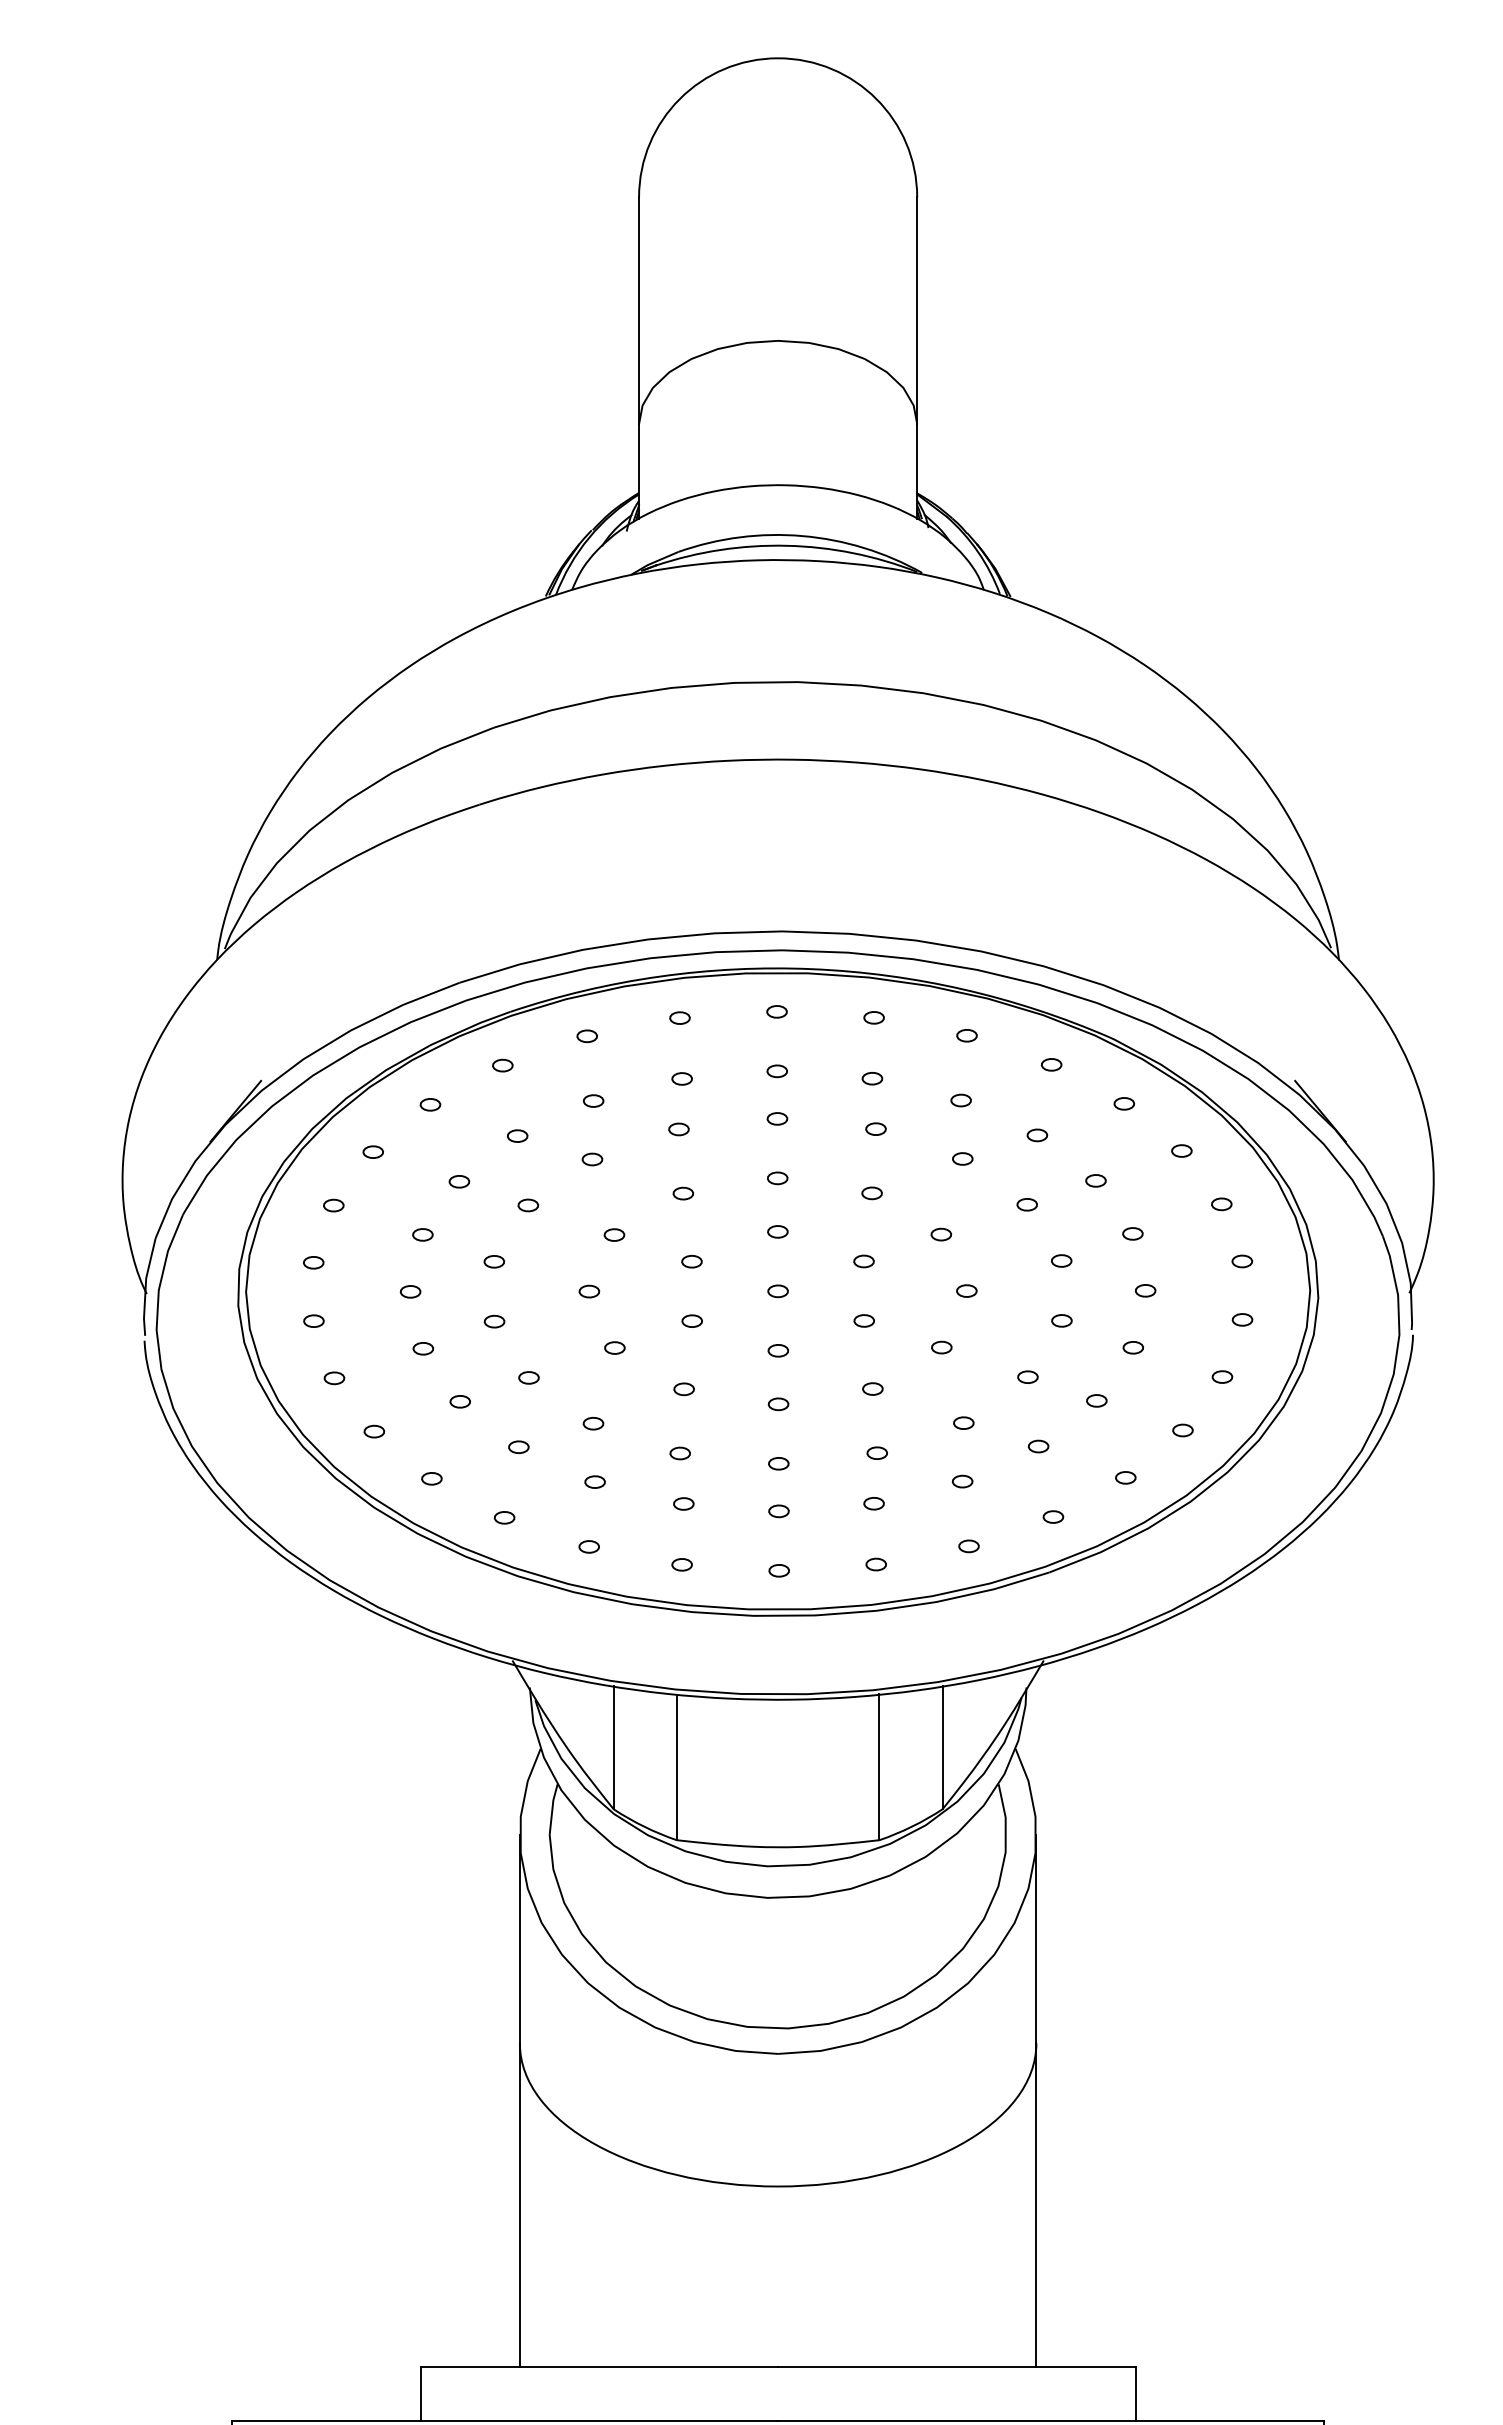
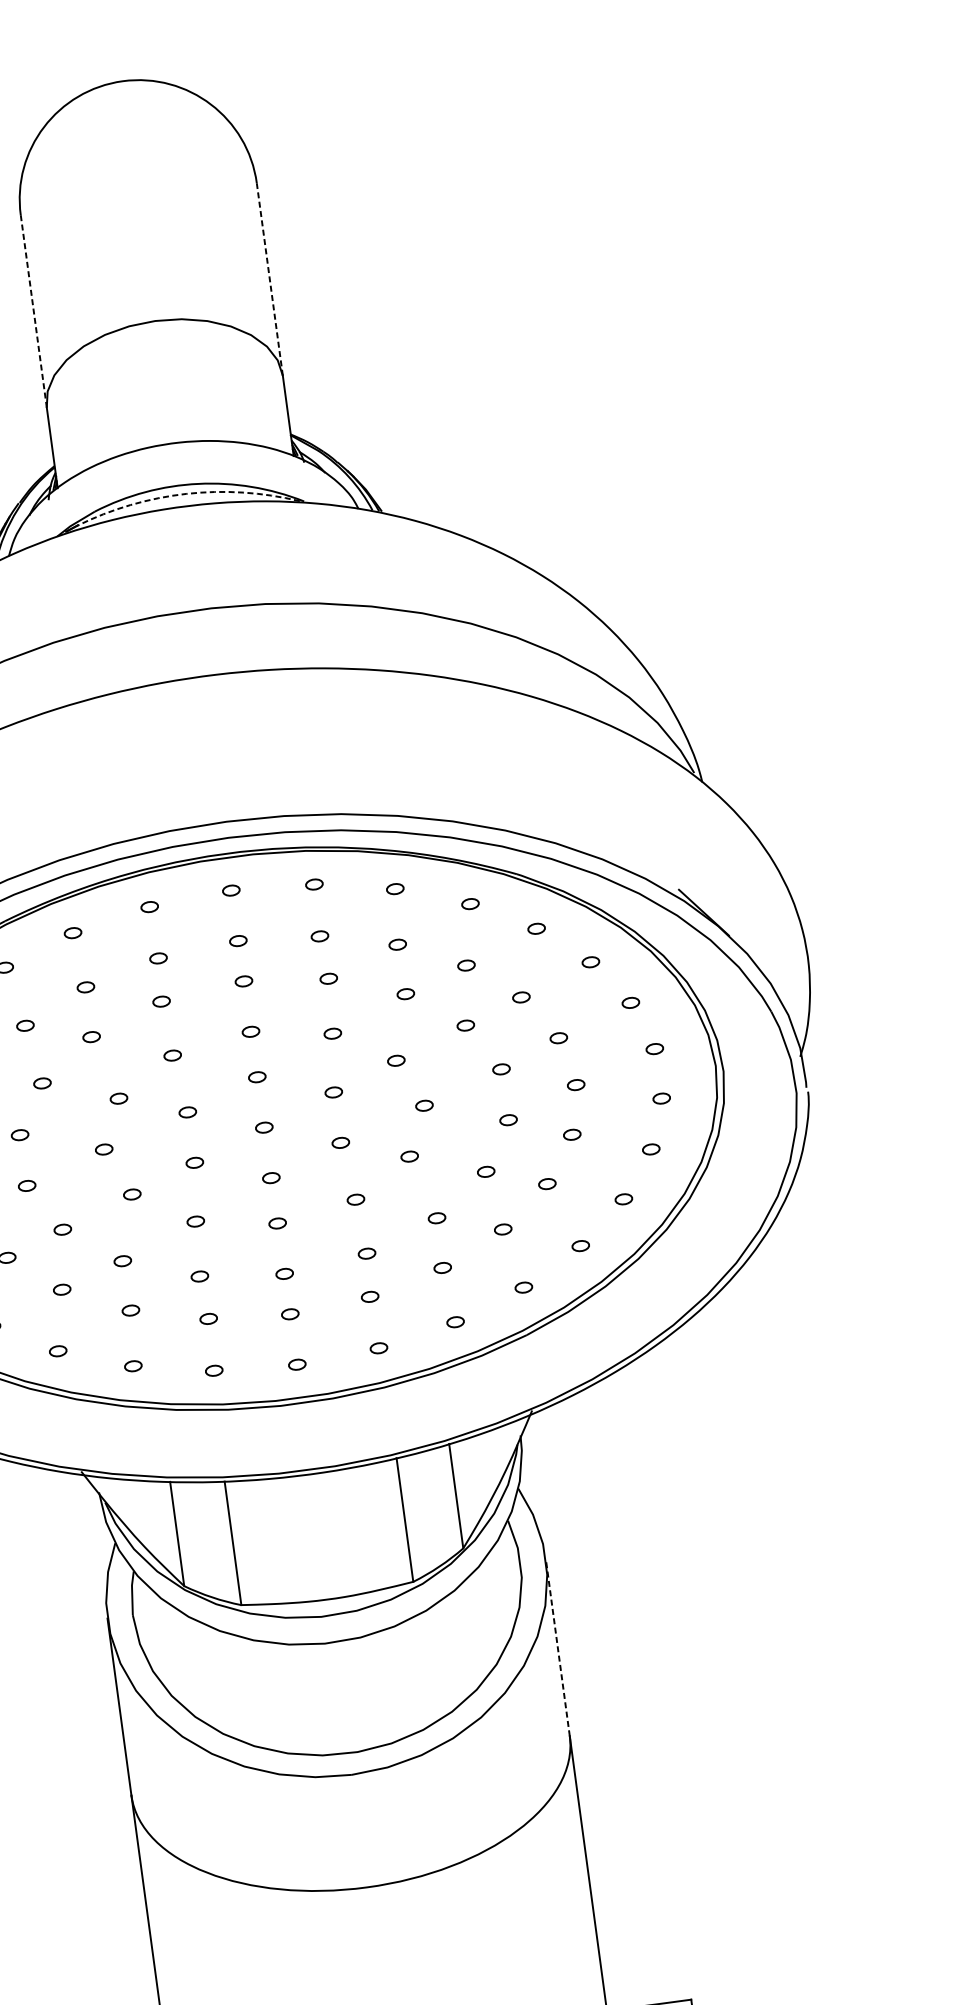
line: (917, 310) -> (270, 279), solid -> dashed
line: (639, 311) -> (34, 312), solid -> dashed
arc: (786, 545) -> (185, 493), solid -> dashed
line: (1036, 1938) -> (557, 1647), solid -> dashed

